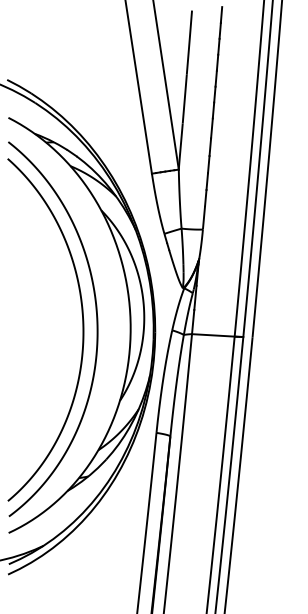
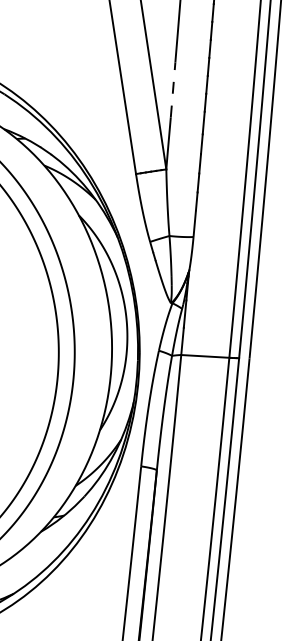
line: (184, 98) -> (172, 89), solid -> dashed

